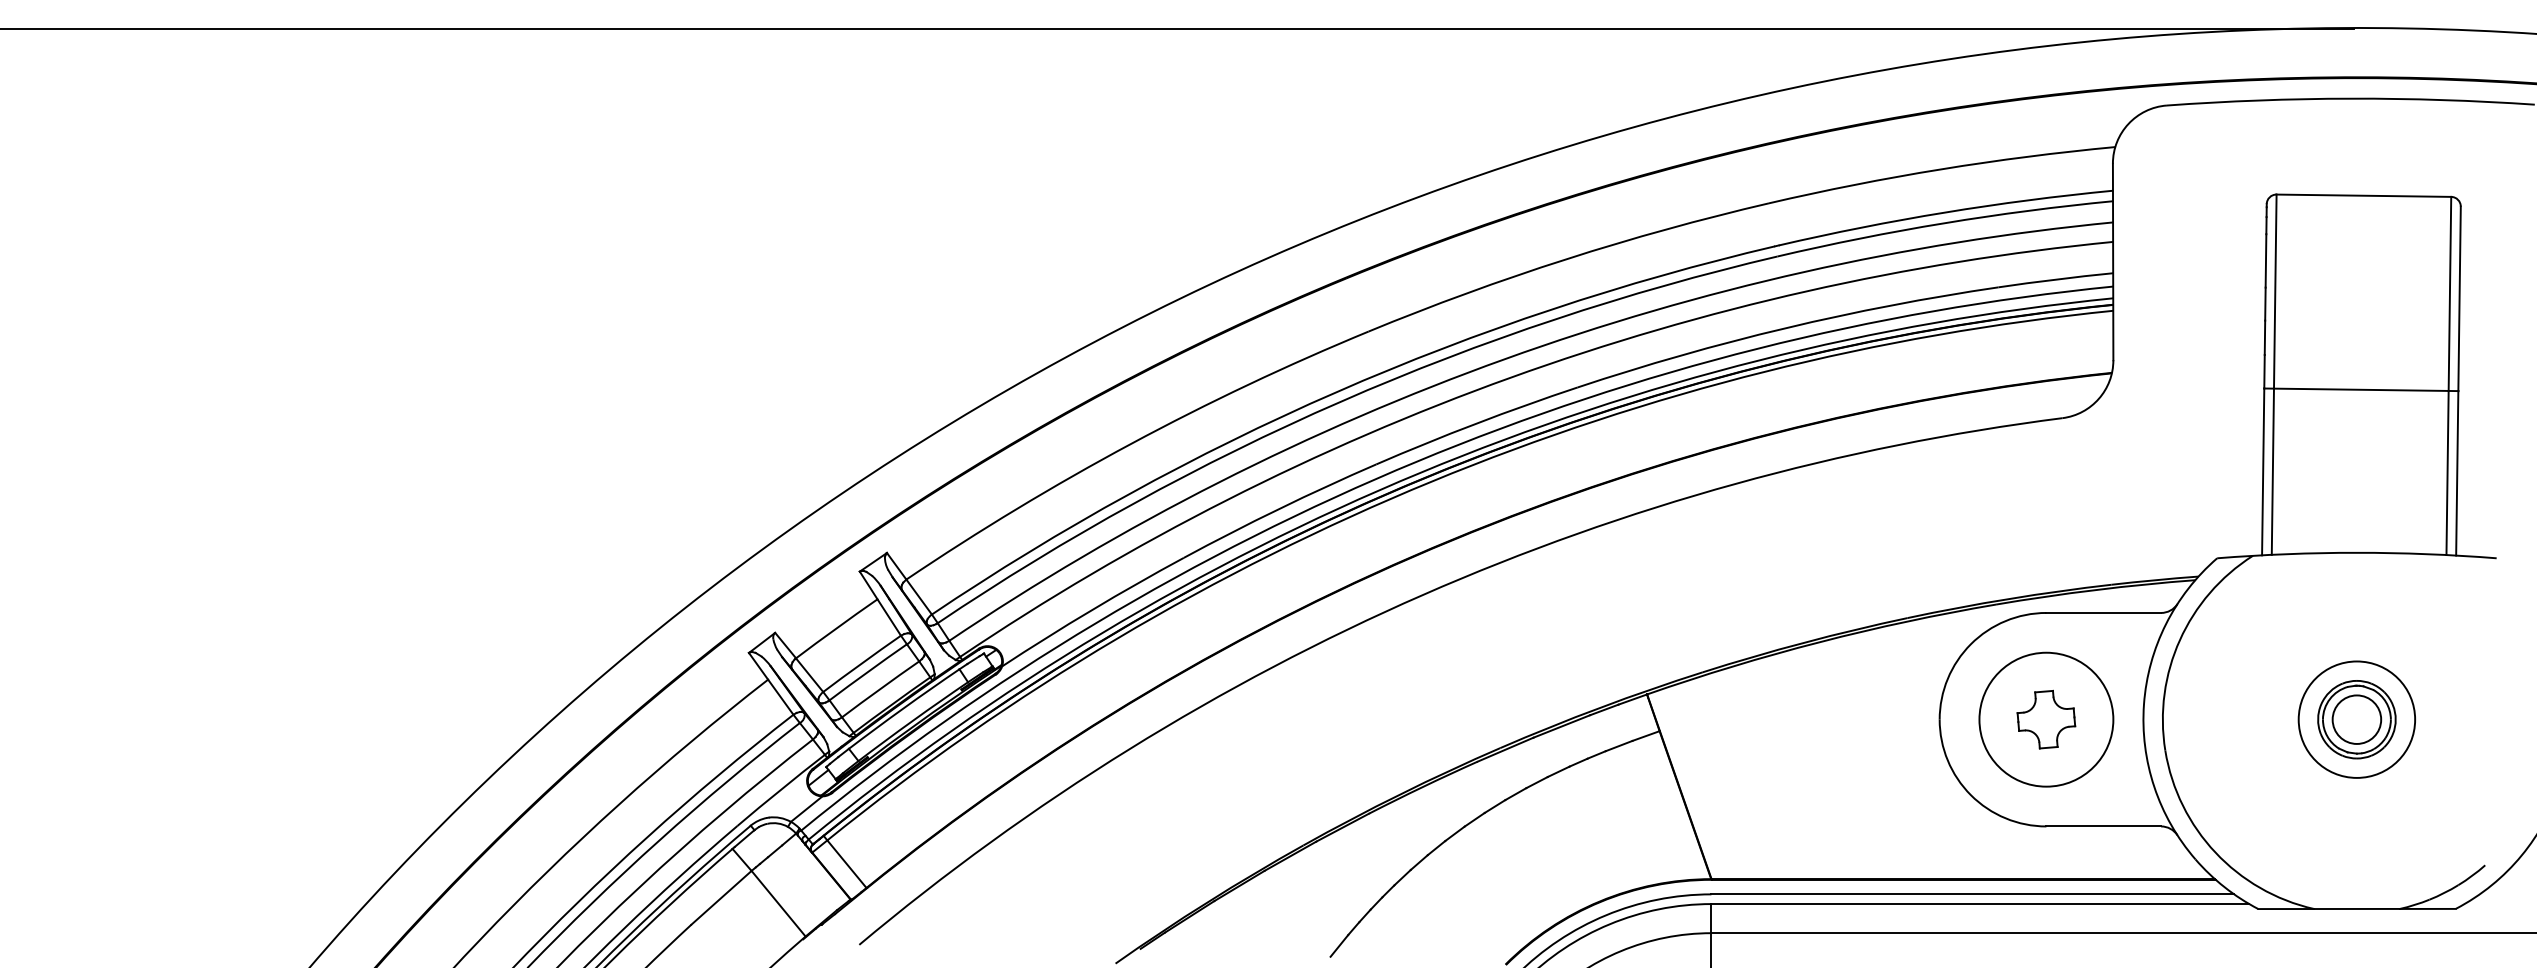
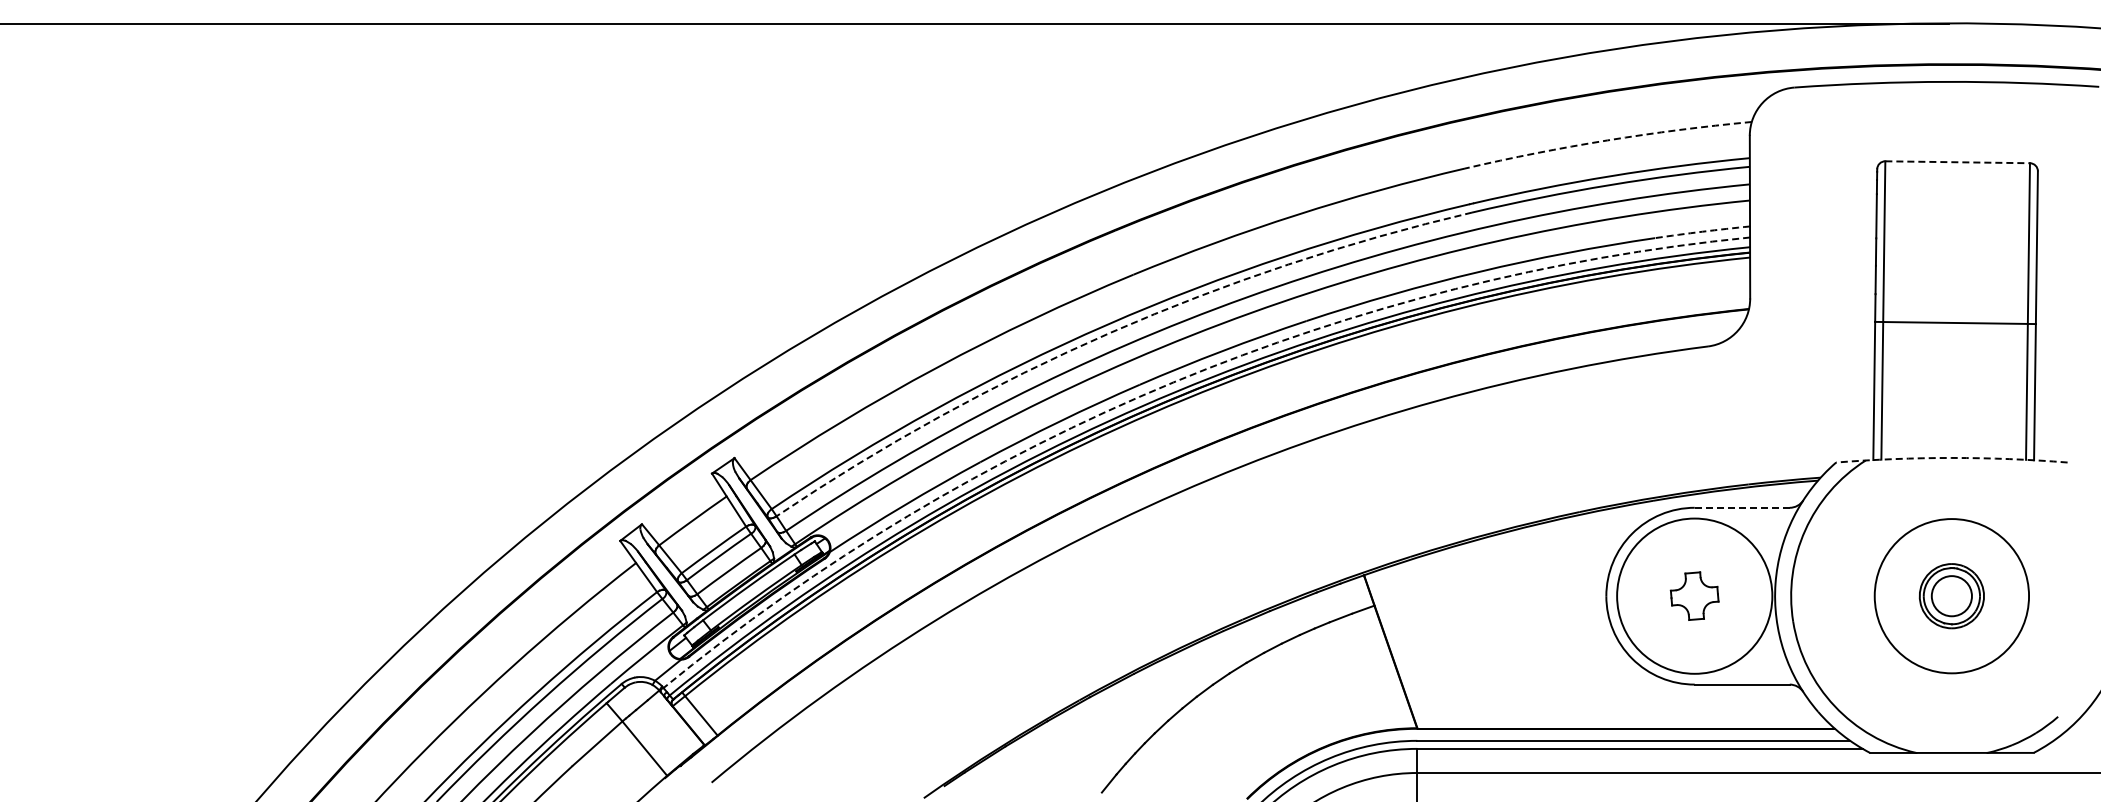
arc: (1941, 169) -> (1607, 140), solid -> dashed
line: (2364, 196) -> (1958, 162), solid -> dashed
arc: (2055, 279) -> (1702, 231), solid -> dashed
arc: (1340, 401) -> (1110, 332), solid -> dashed
arc: (1417, 461) -> (1173, 382), solid -> dashed
arc: (2356, 552) -> (1951, 457), solid -> dashed
line: (2104, 612) -> (1742, 507), solid -> dashed
circle: (2046, 718) -> (1694, 595), size x1.4
circle: (2356, 718) -> (1951, 595), size x1.6

